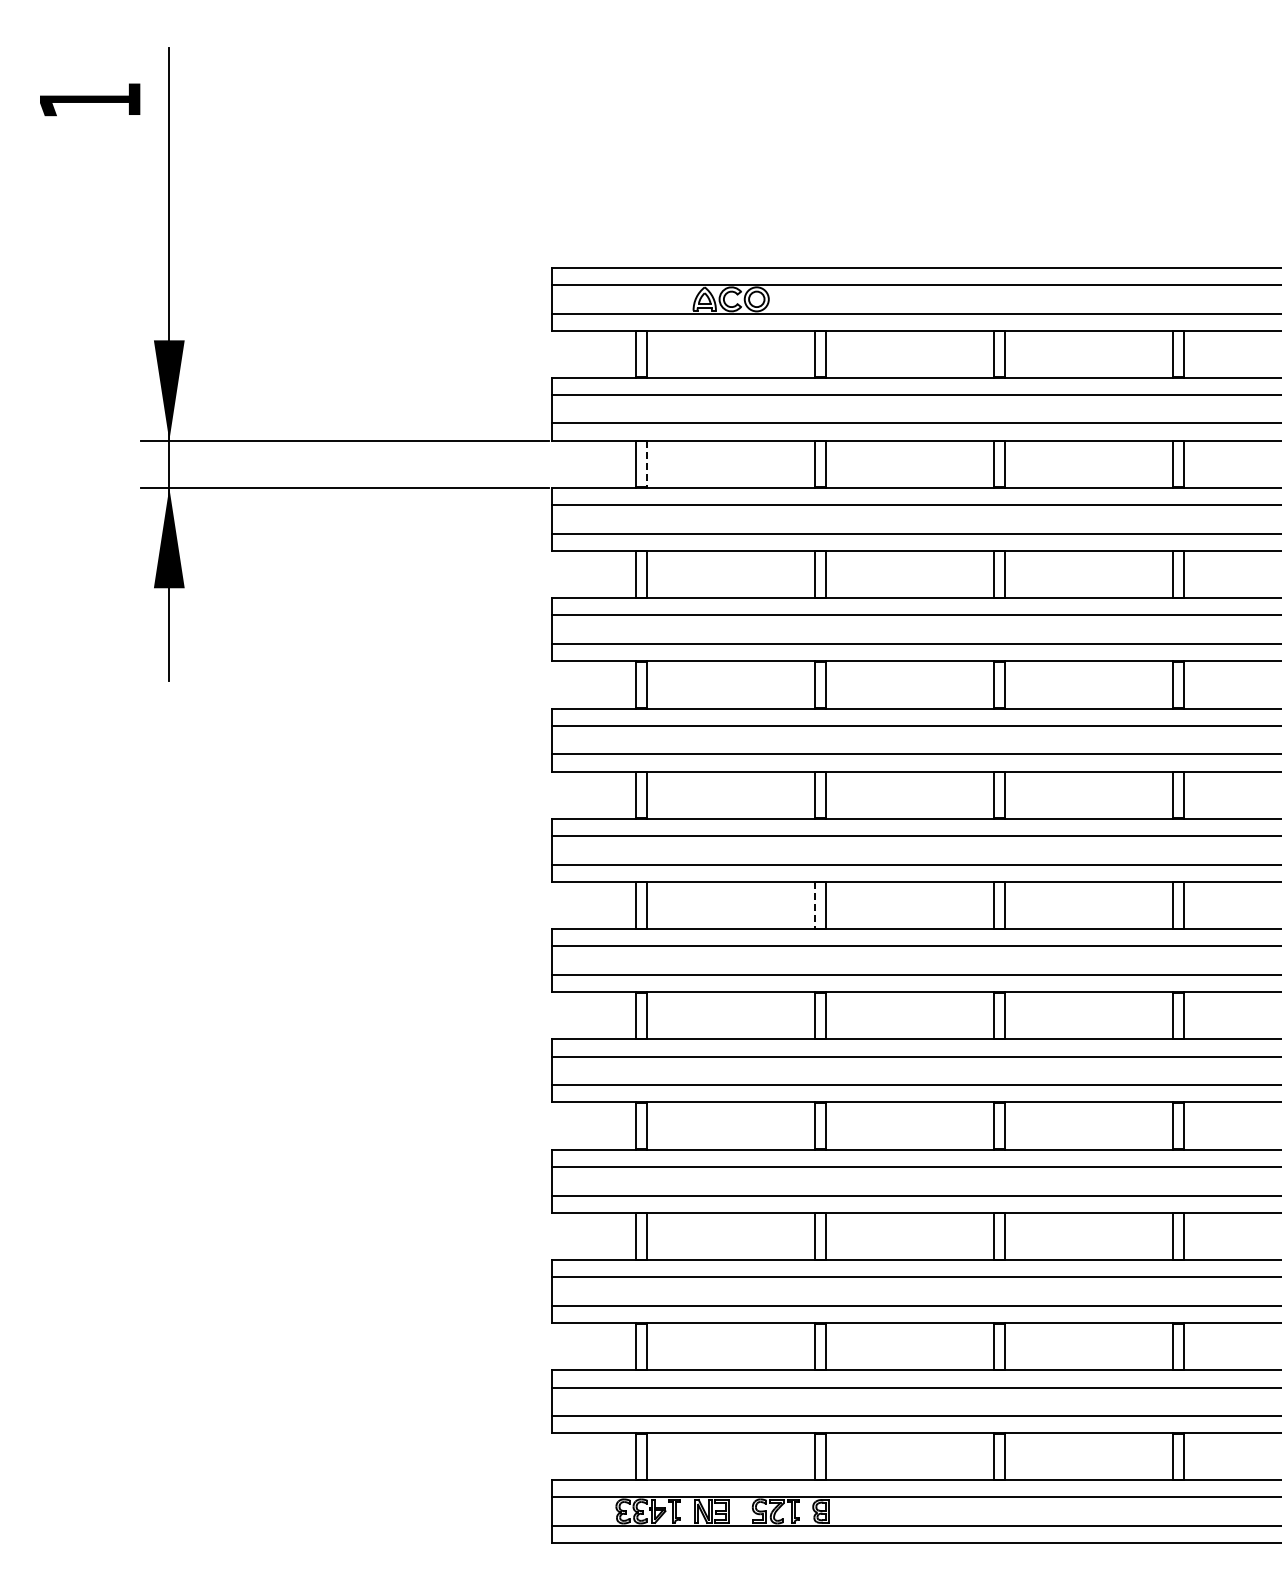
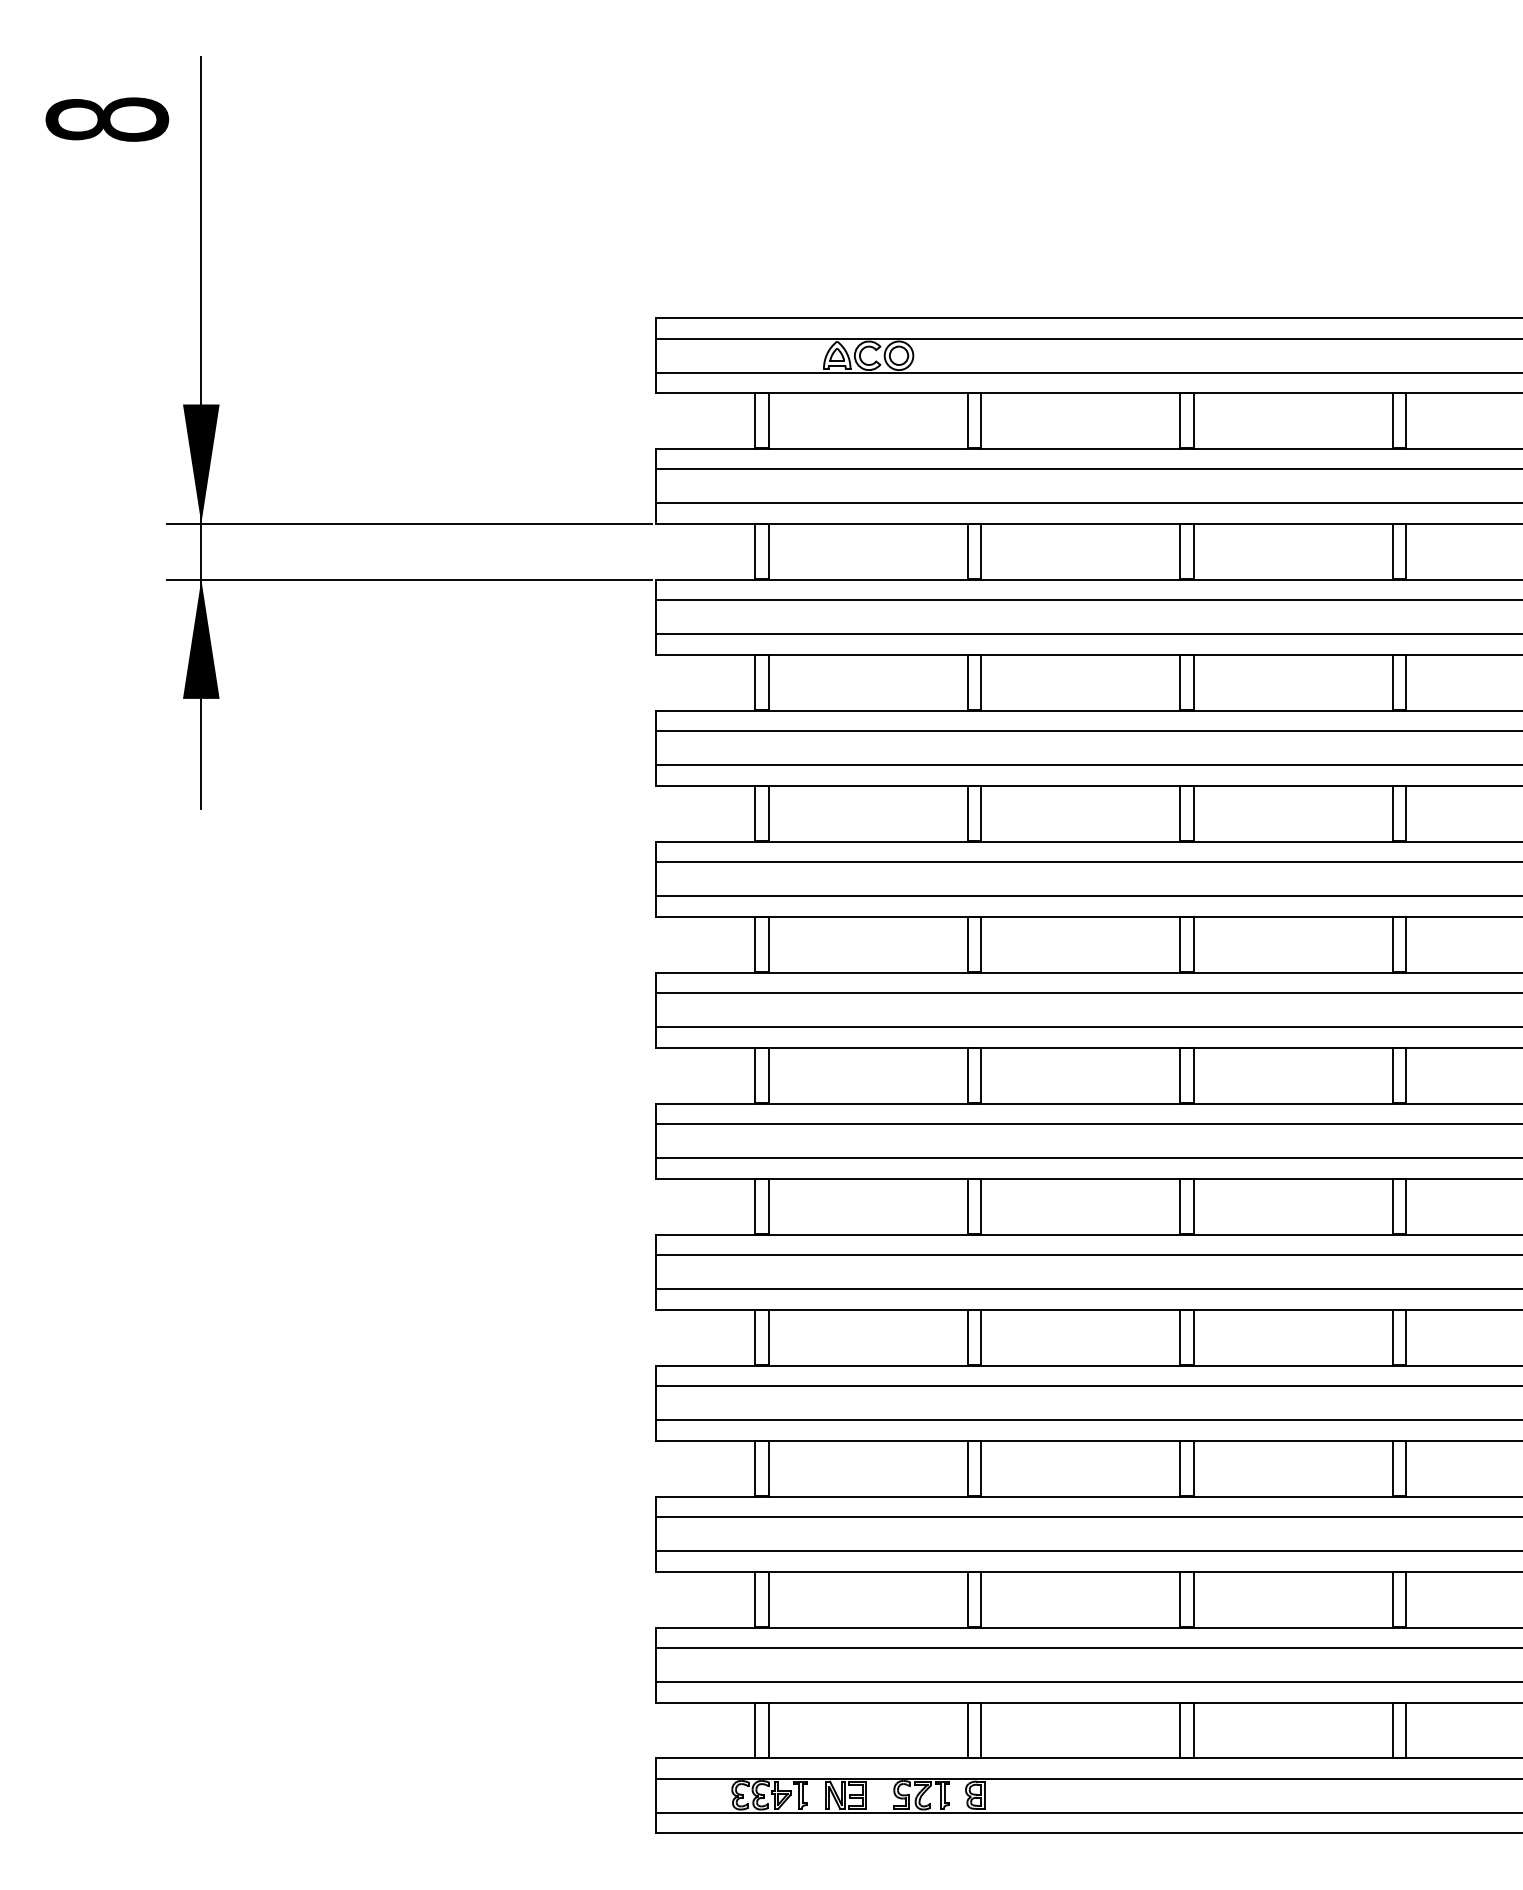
text: (90, 100) -> (107, 119), 1 -> 8
line: (647, 464) -> (769, 551), dashed -> solid
line: (814, 906) -> (967, 1076), dashed -> solid

